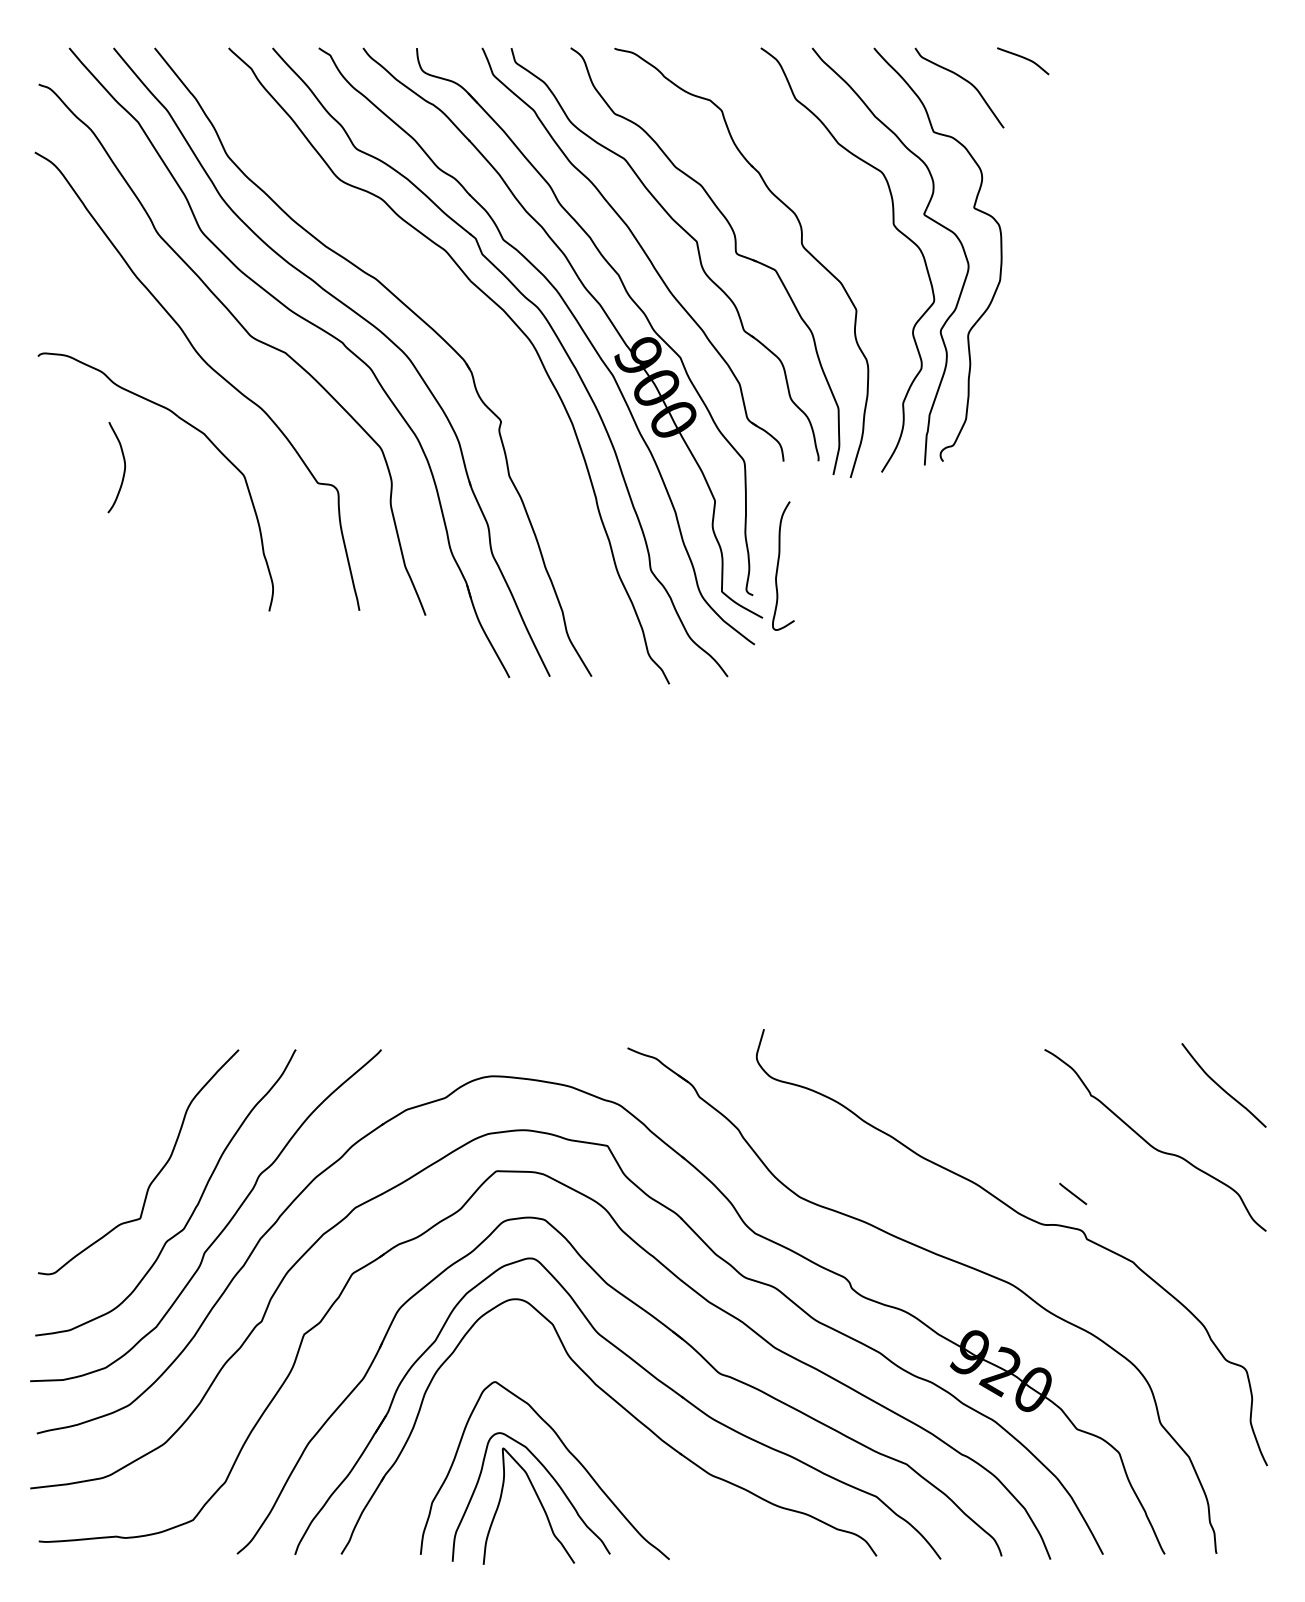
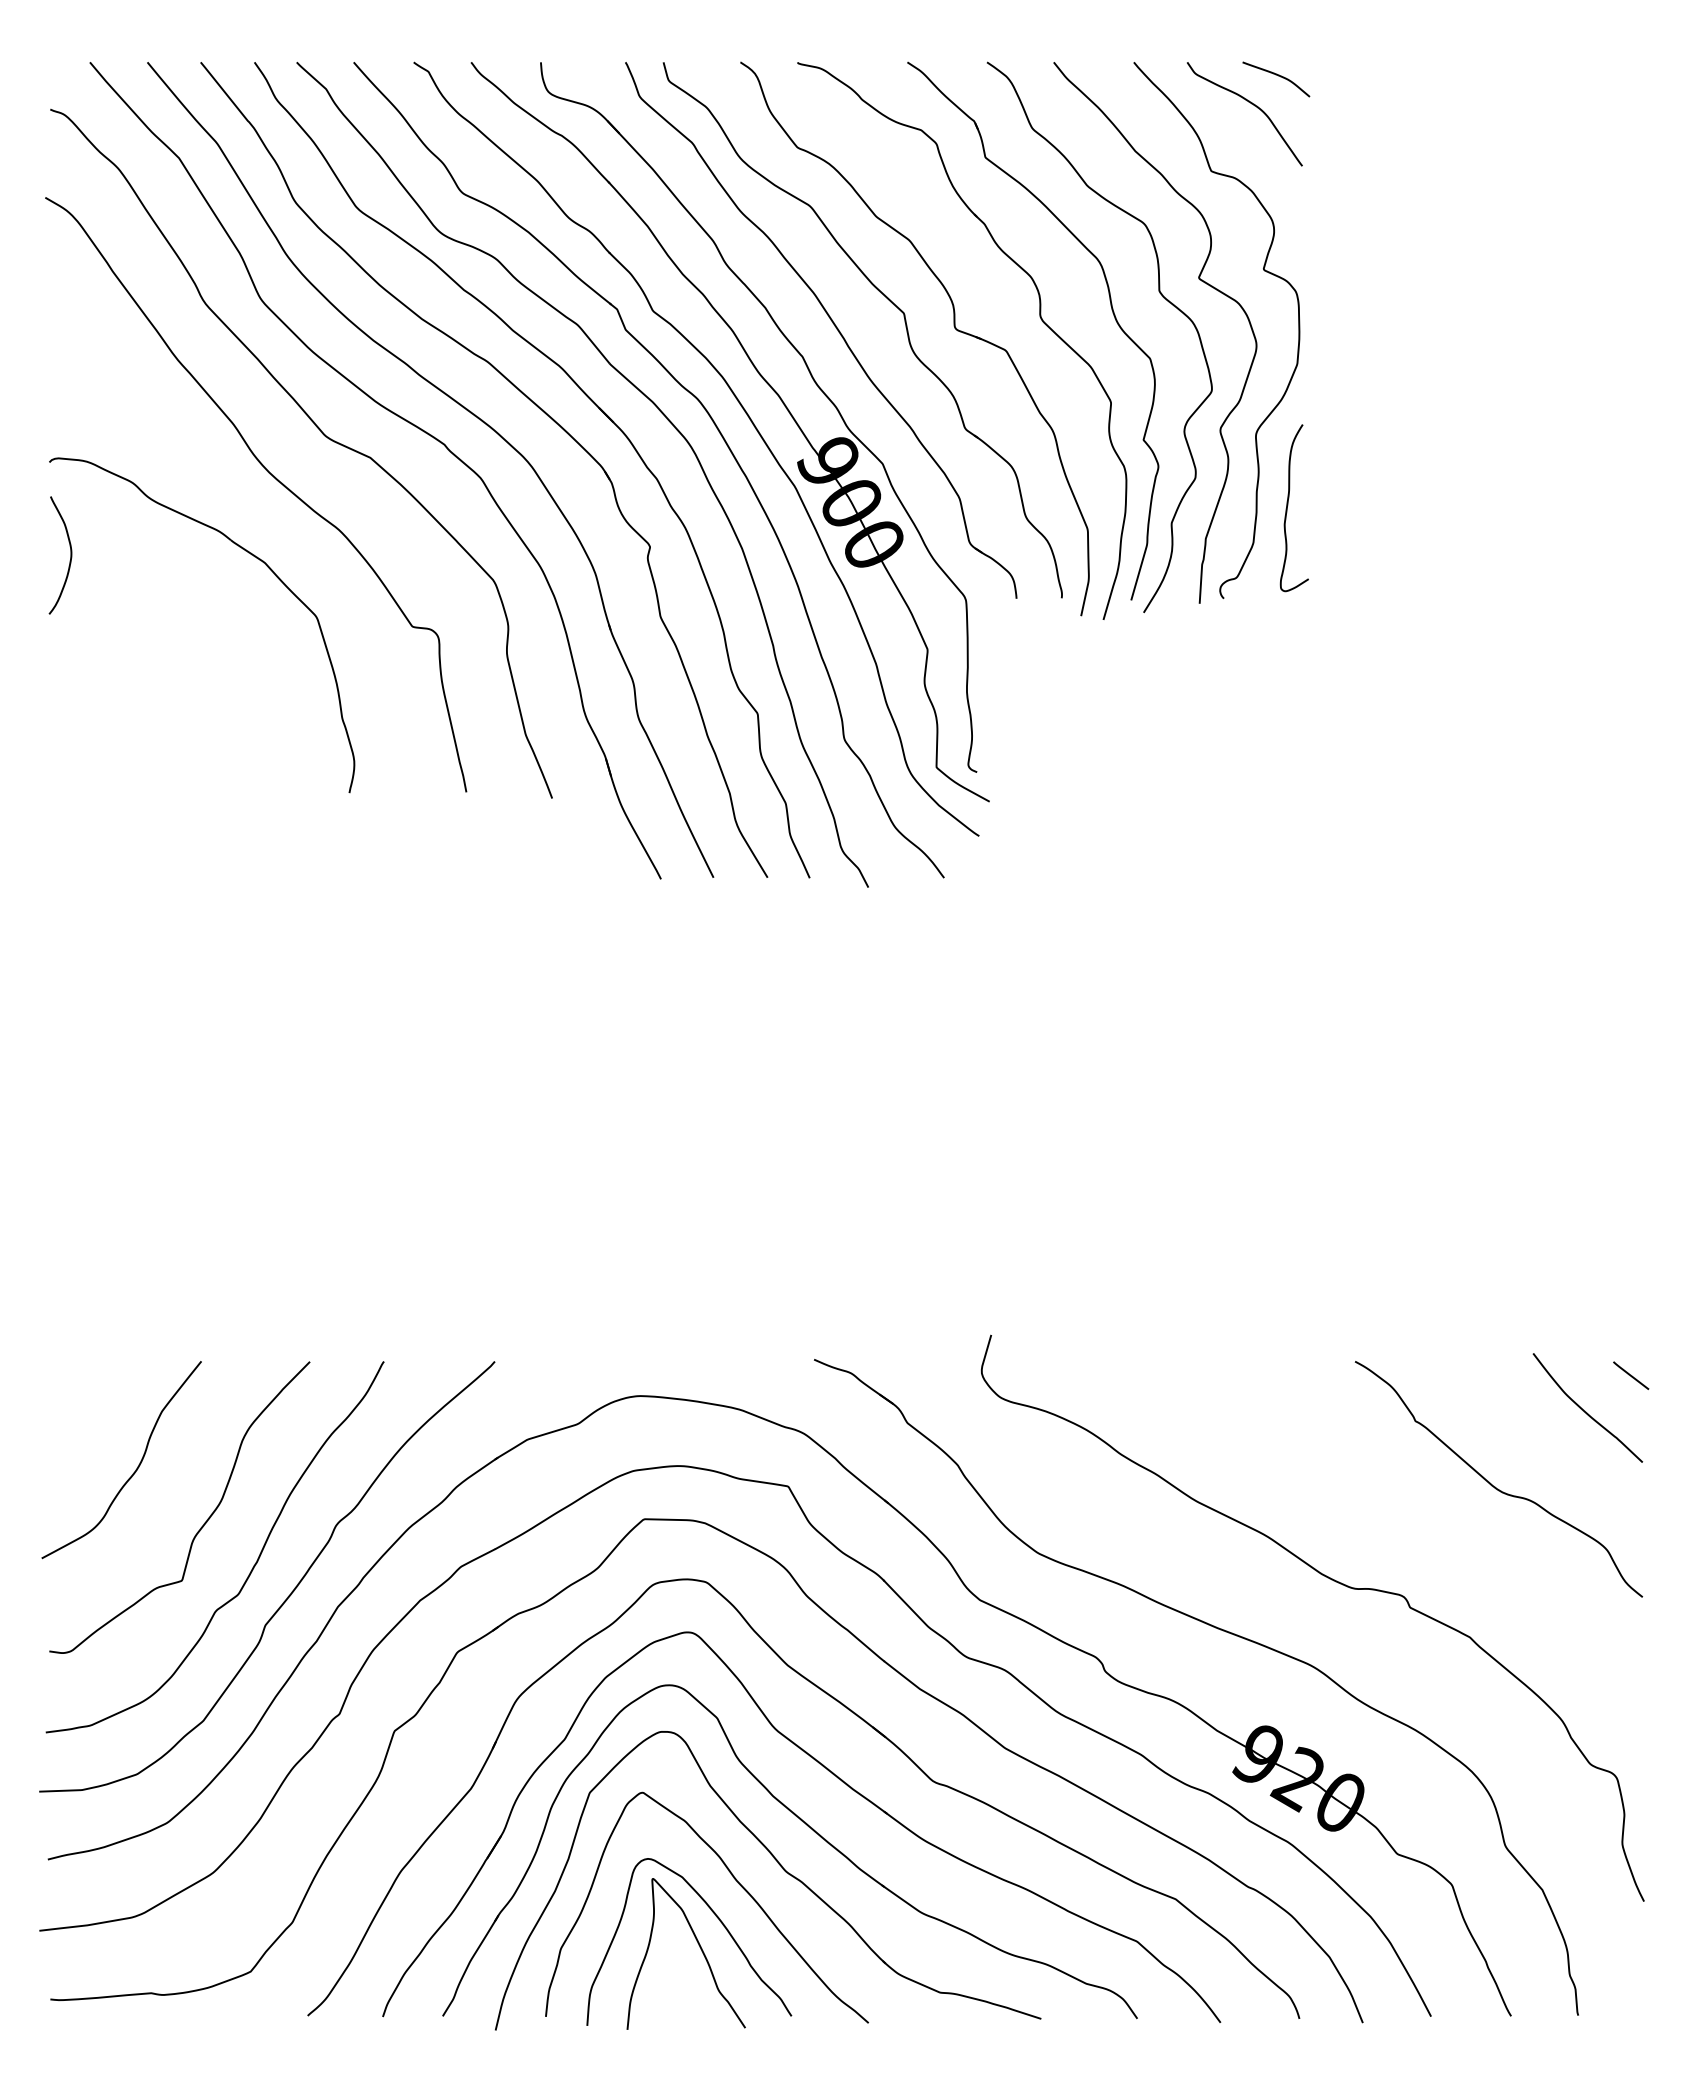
curve: (1024, 59) -> (1278, 76), moved
part: (856, 239) -> (1111, 310), added
part: (459, 313) -> (596, 406), added
curve: (124, 467) -> (70, 555), moved
curve: (778, 563) -> (1288, 505), moved
curve: (104, 1132) -> (135, 1469), added
line: (1073, 1193) -> (1631, 1375), moved
part: (603, 1441) -> (782, 1869), added

